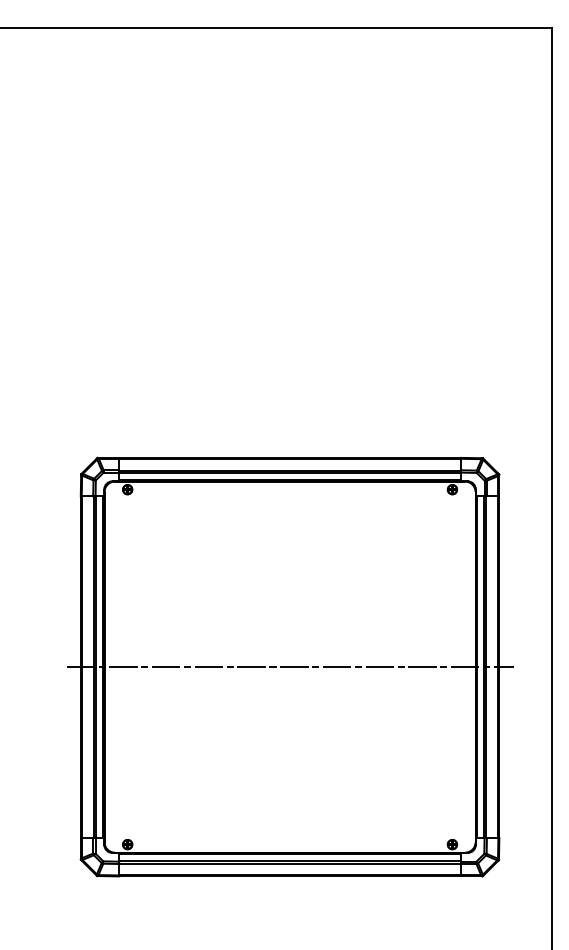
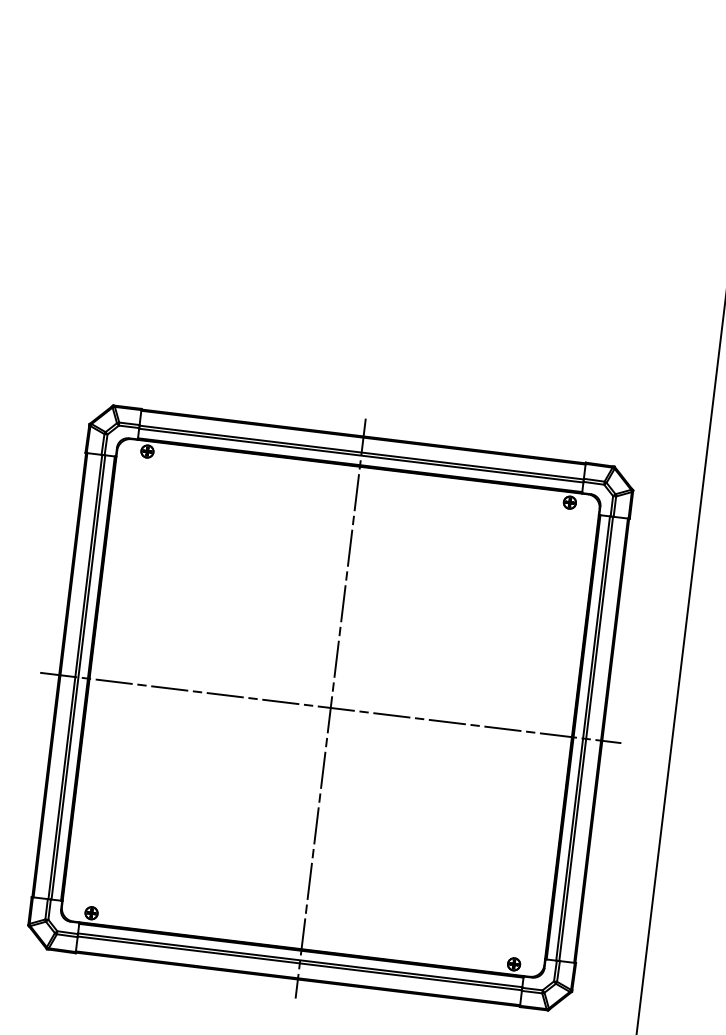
line: (290, 667) -> (331, 708), added

